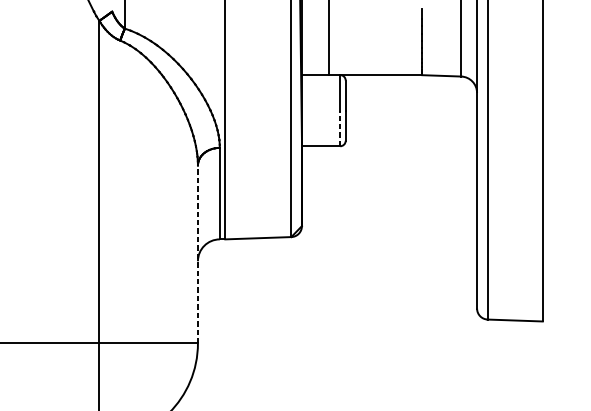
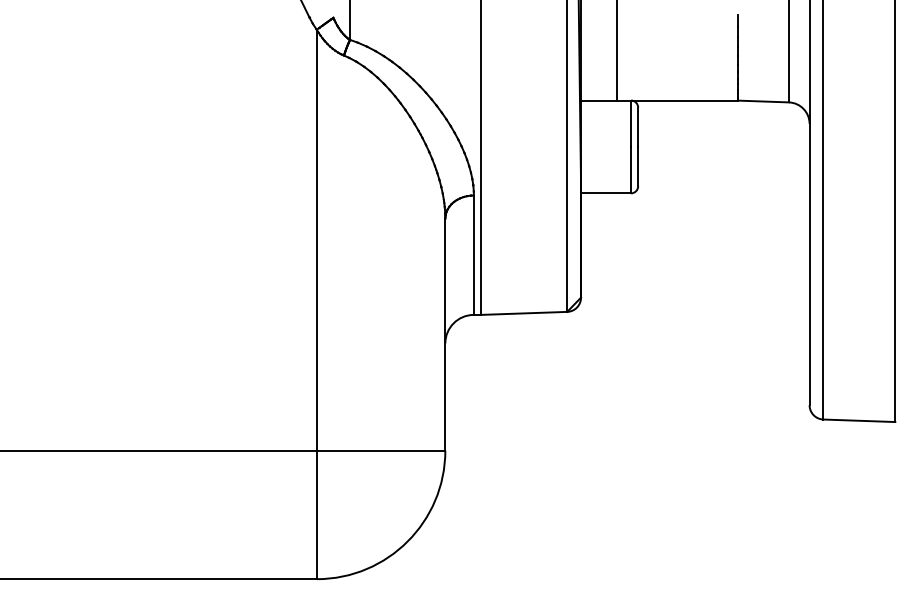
line: (340, 127) -> (631, 169), dashed -> solid
line: (198, 254) -> (445, 334), dashed -> solid

